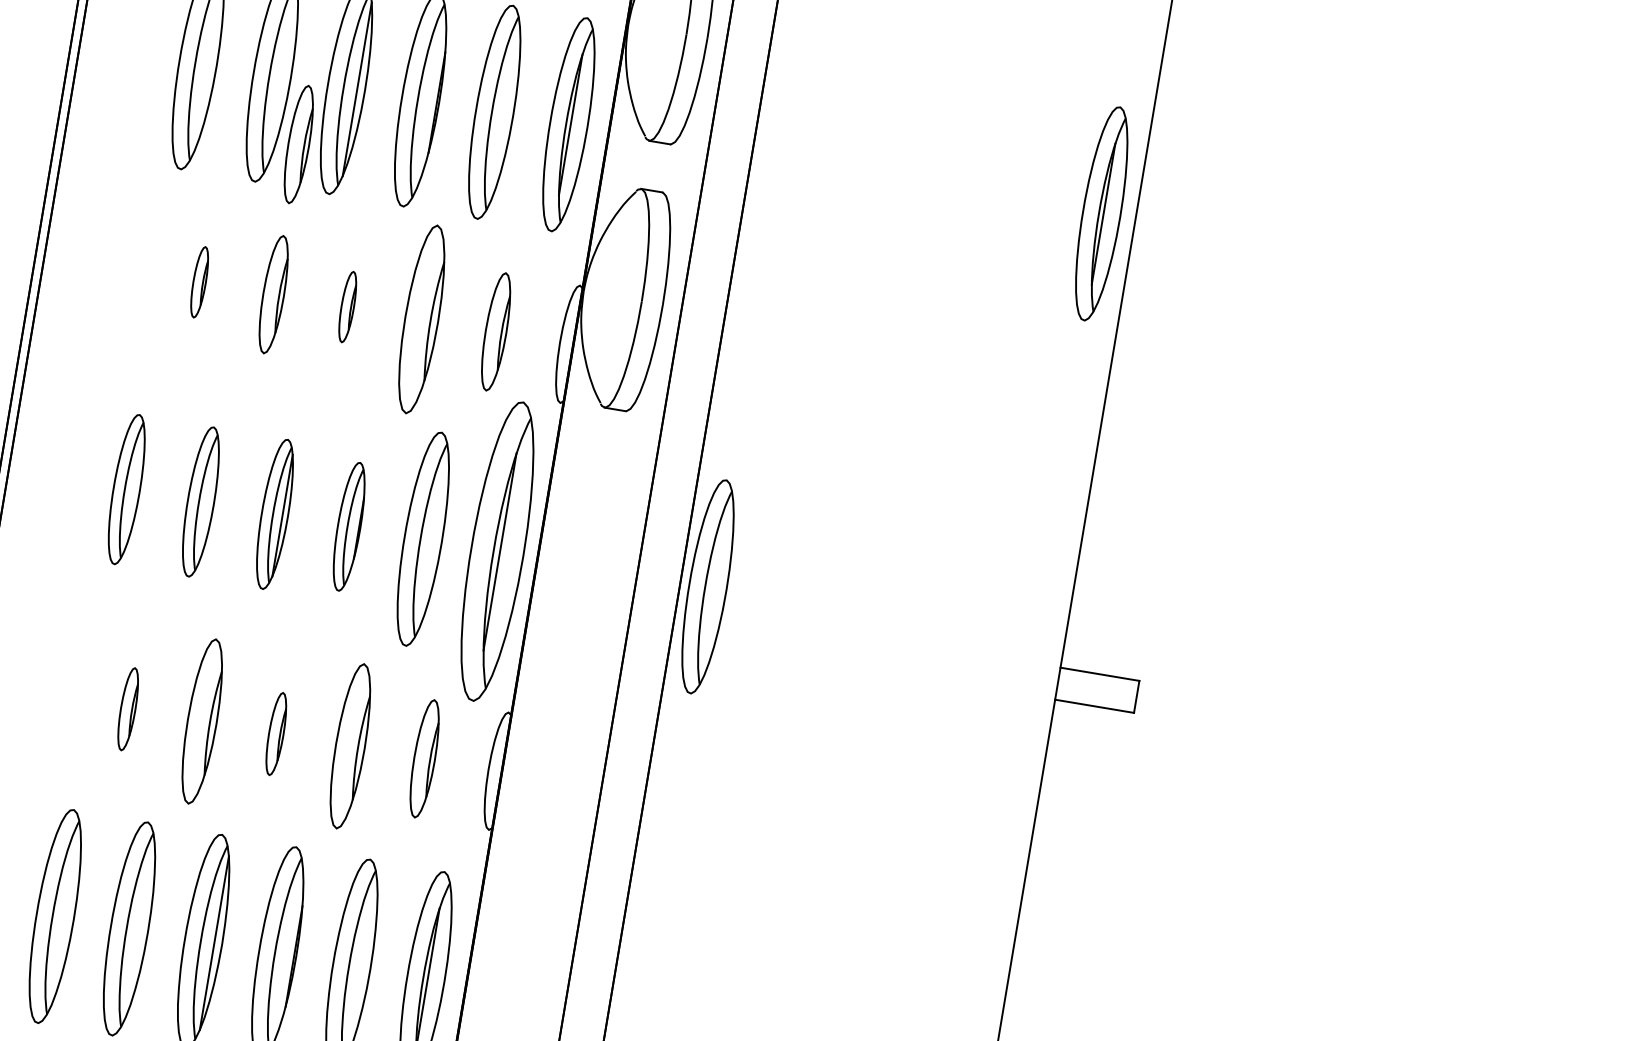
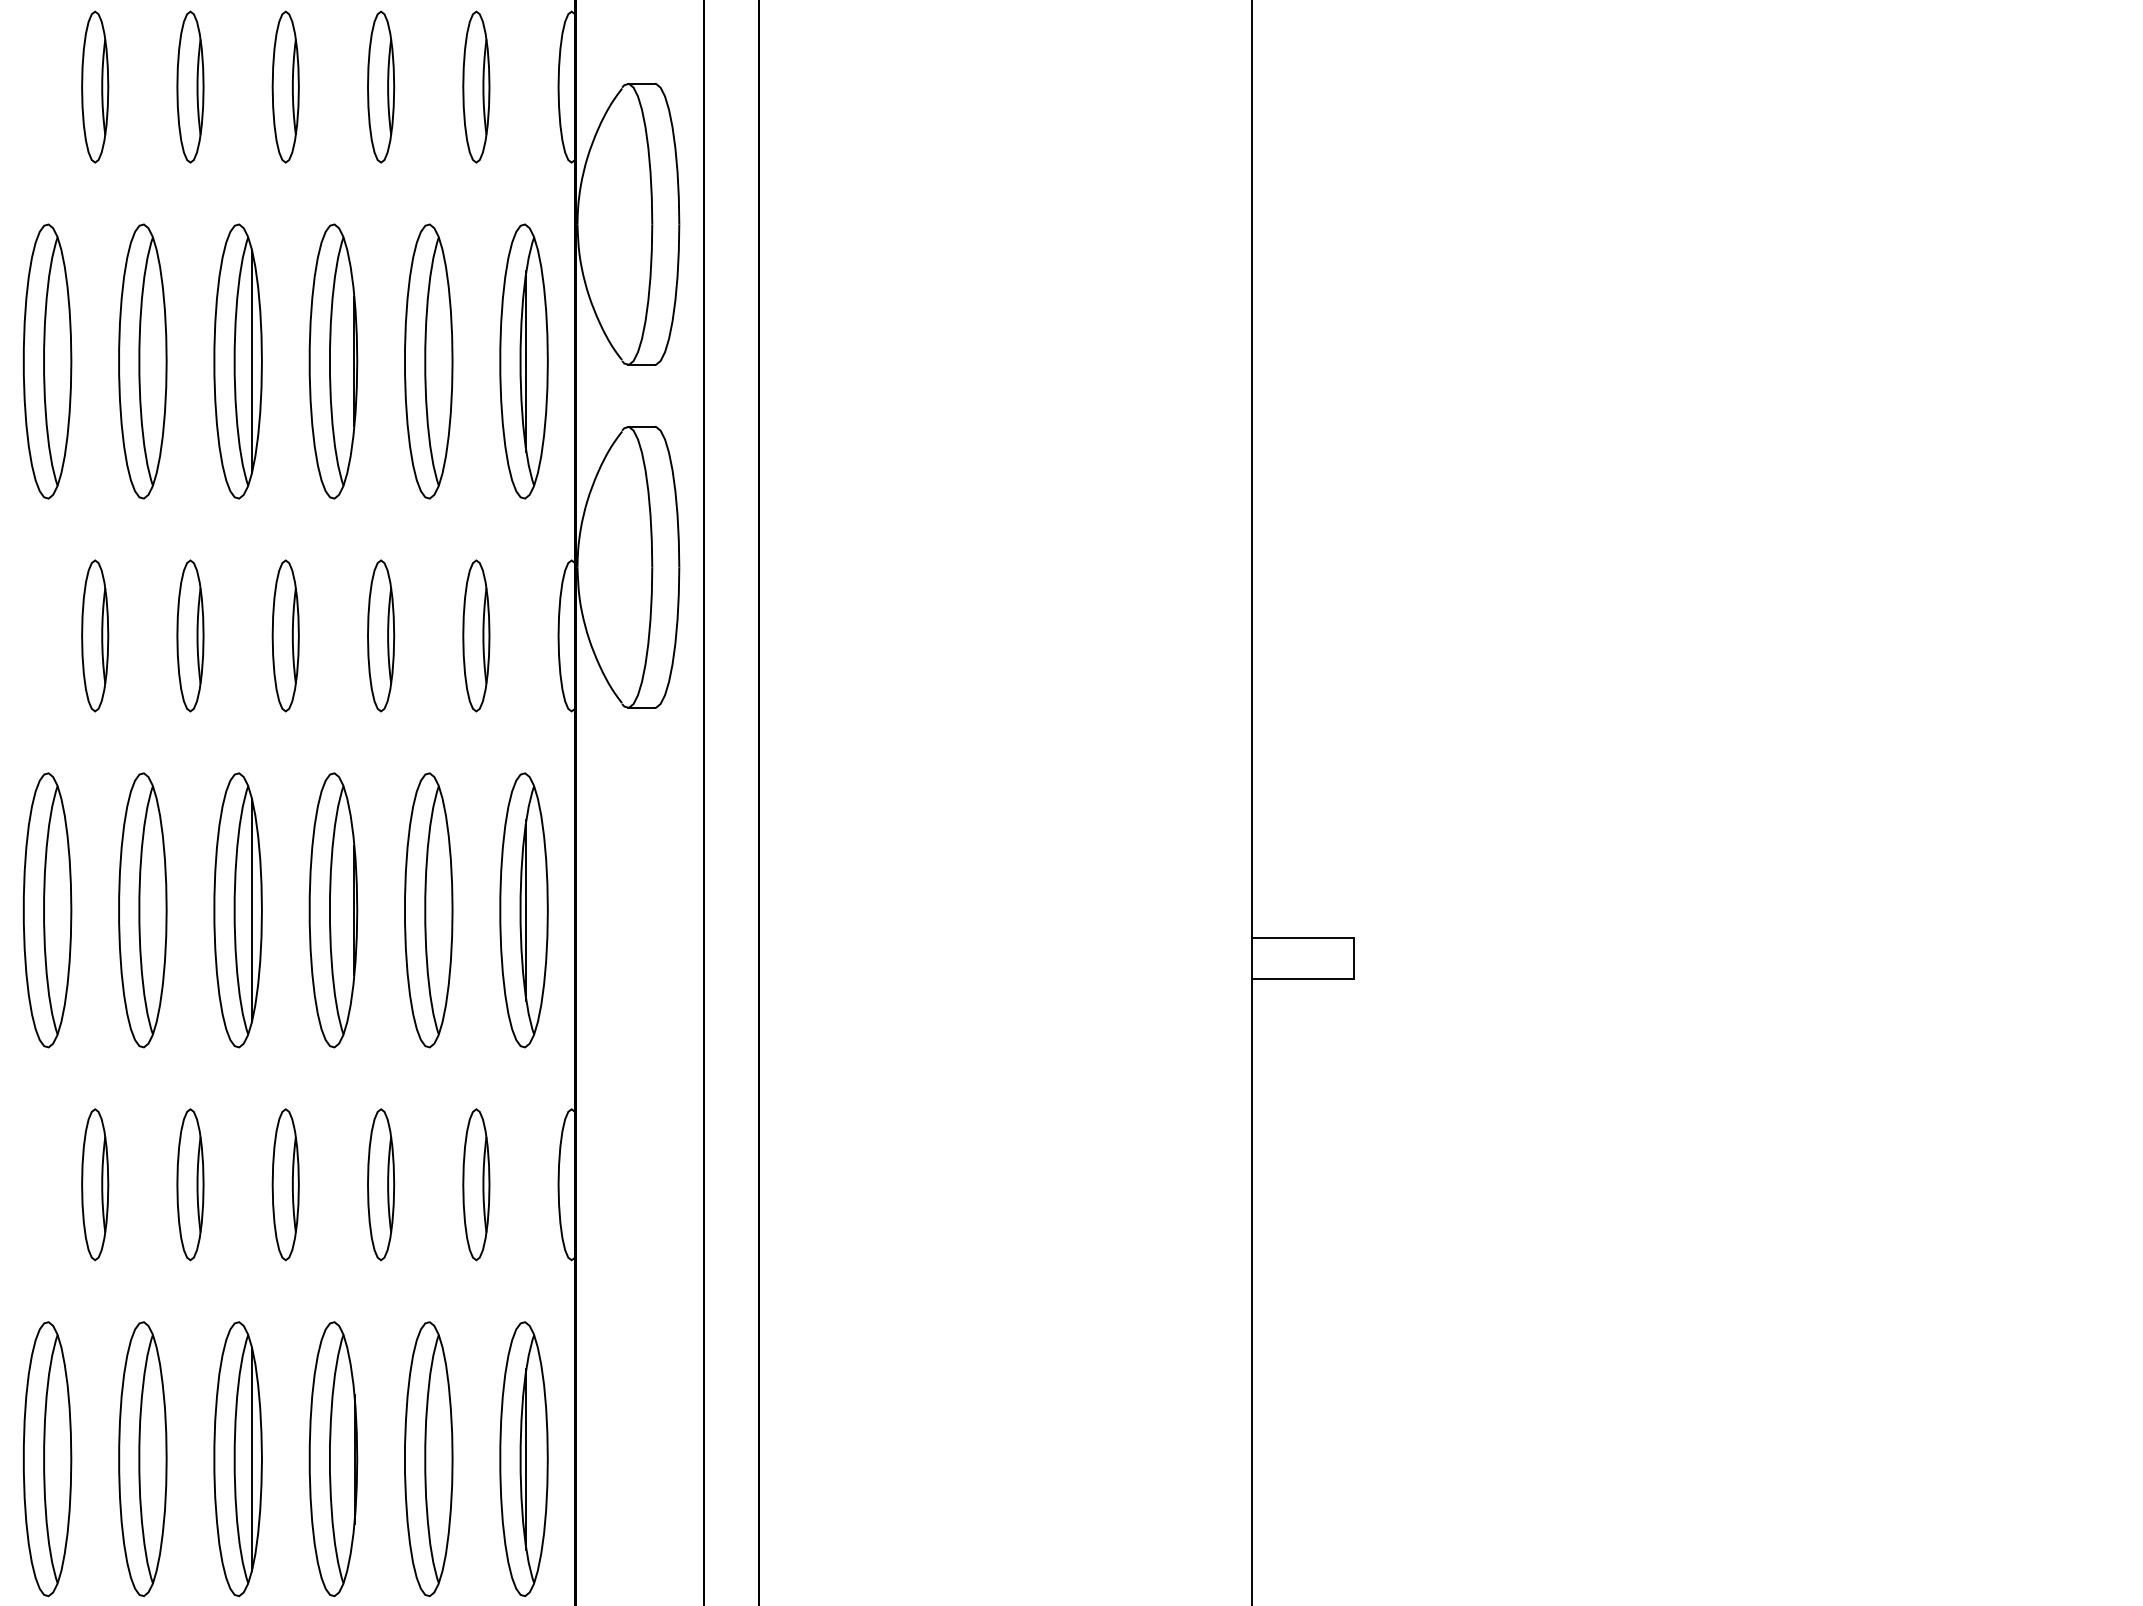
part: (298, 144) -> (190, 442), removed
part: (1101, 213) -> (1208, 361), removed
part: (199, 281) -> (95, 635), size x1.67
part: (347, 306) -> (285, 635), size x1.67
part: (422, 319) -> (381, 635), size x0.62
part: (126, 489) -> (47, 910), size x1.43
part: (200, 502) -> (142, 910), size x1.43
part: (274, 514) -> (237, 910), size x1.43
part: (349, 526) -> (333, 910), size x1.67
part: (497, 551) -> (523, 910), size x0.71
part: (707, 586) -> (794, 910), removed
part: (128, 709) -> (95, 1184), size x1.43
part: (202, 721) -> (190, 1184), size x0.71
part: (276, 733) -> (285, 1184), size x1.43
part: (350, 746) -> (381, 1184), size x0.71

